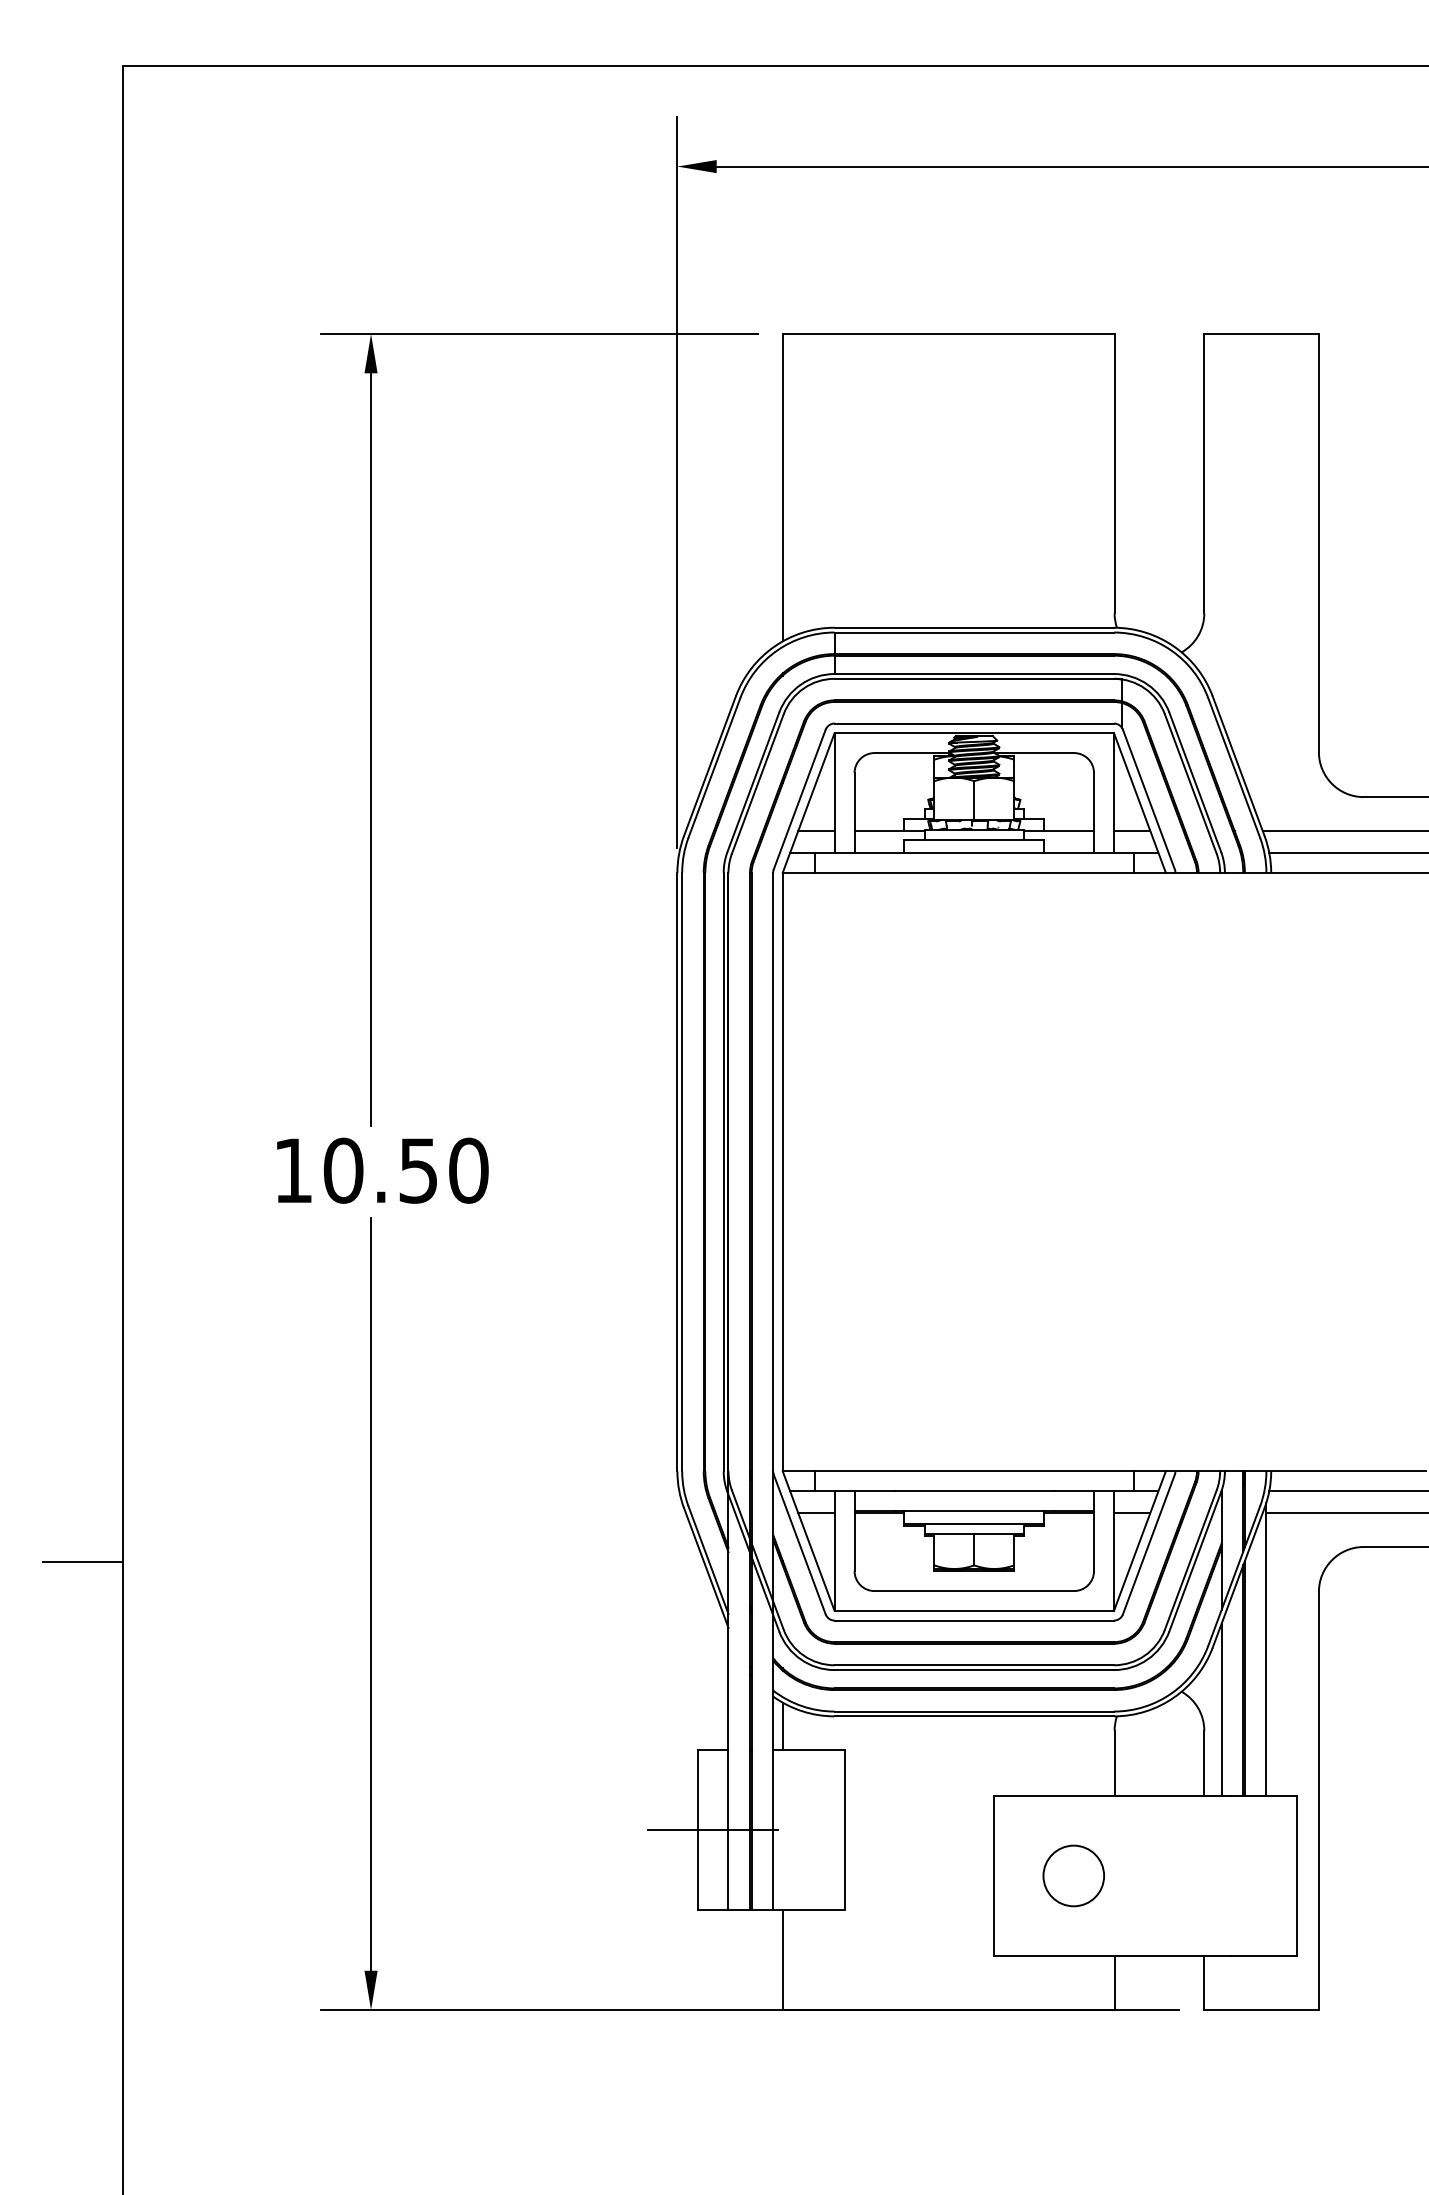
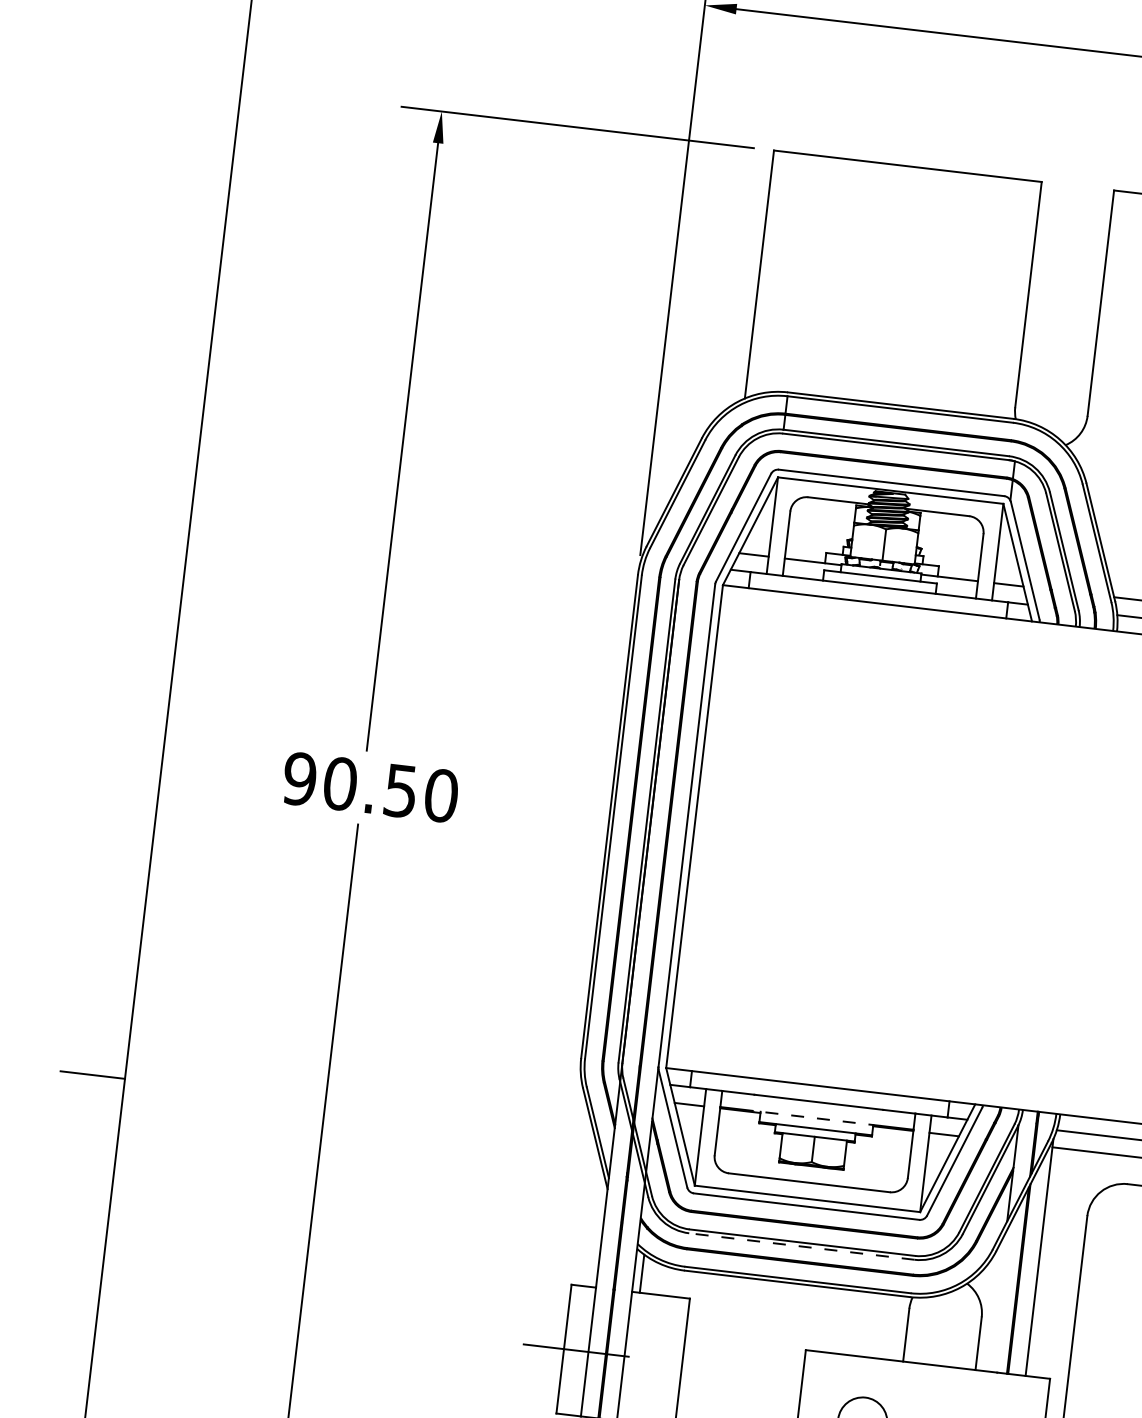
text: (293, 1170) -> (300, 778), 10.50 -> 90.50
line: (974, 1511) -> (817, 1118), solid -> dashed
line: (974, 1670) -> (802, 1246), solid -> dashed
line: (1221, 1709) -> (997, 1301), removed

